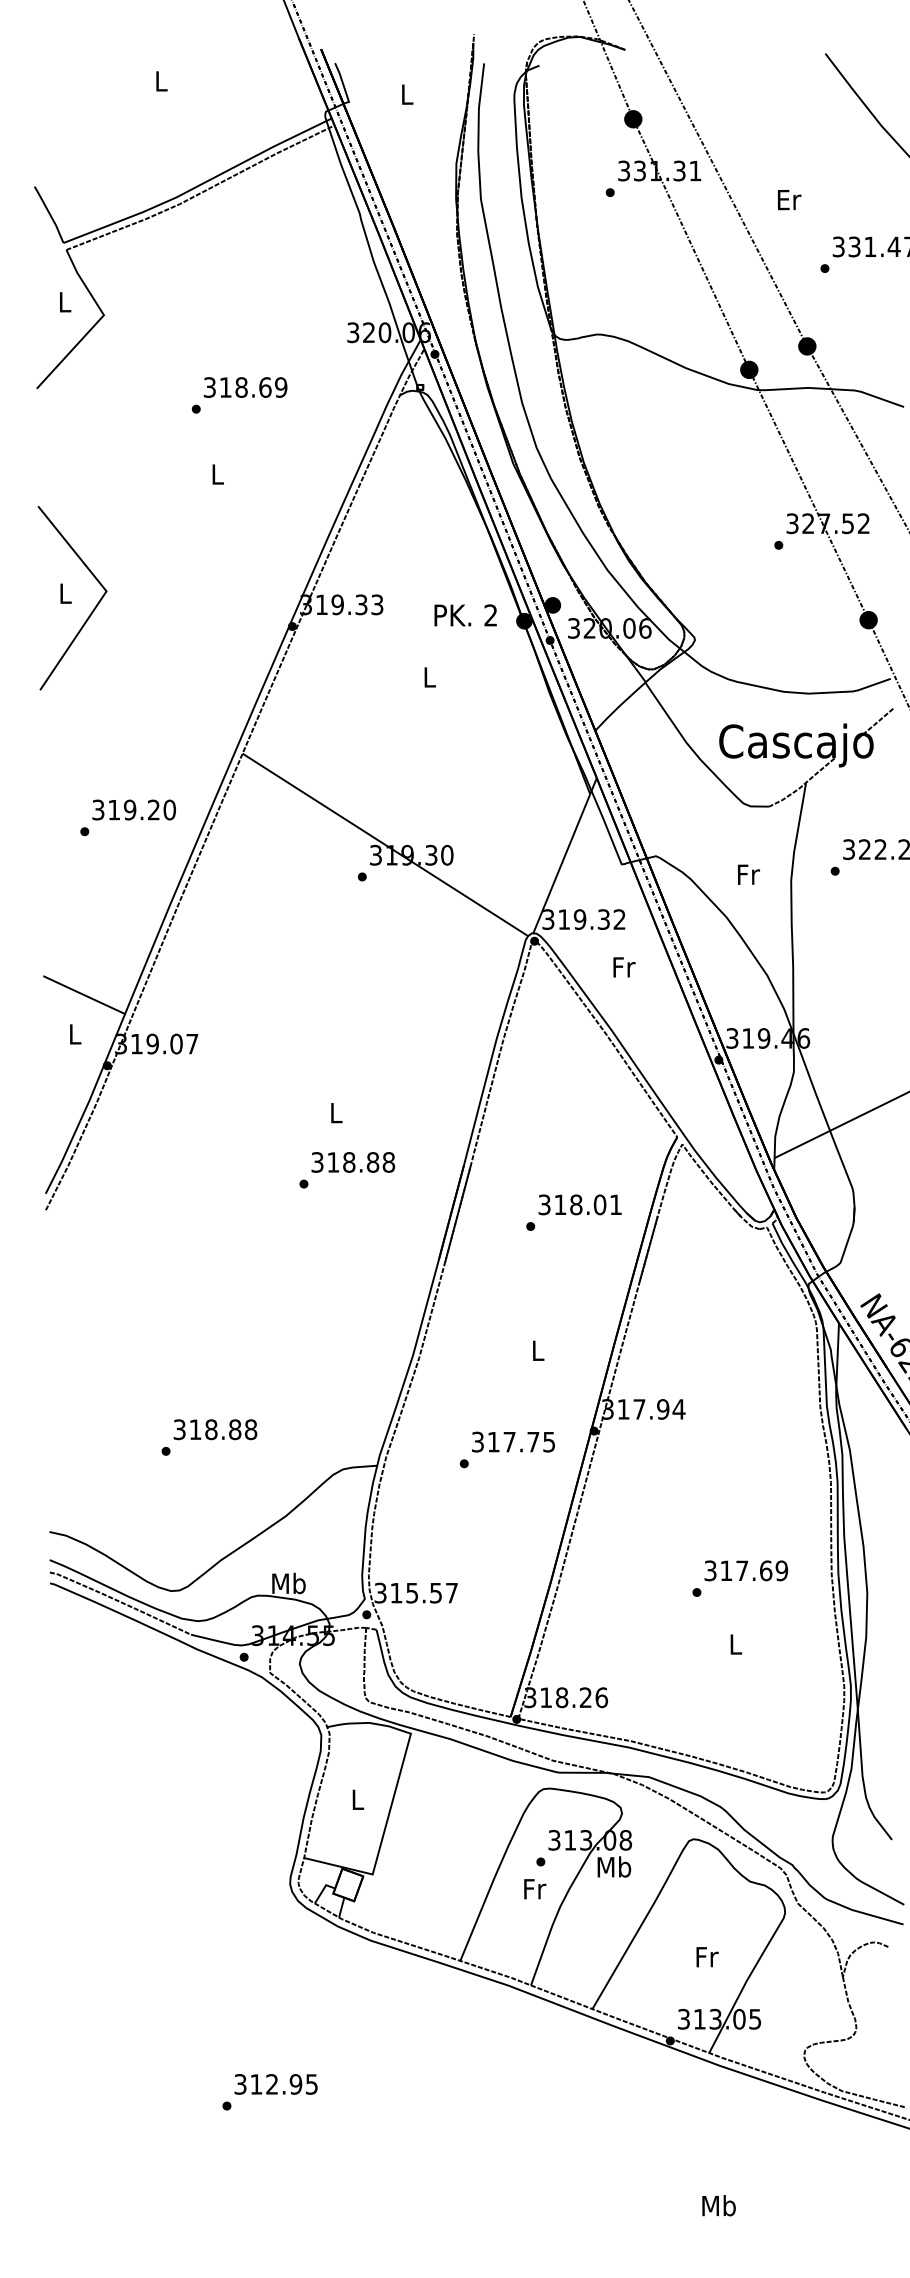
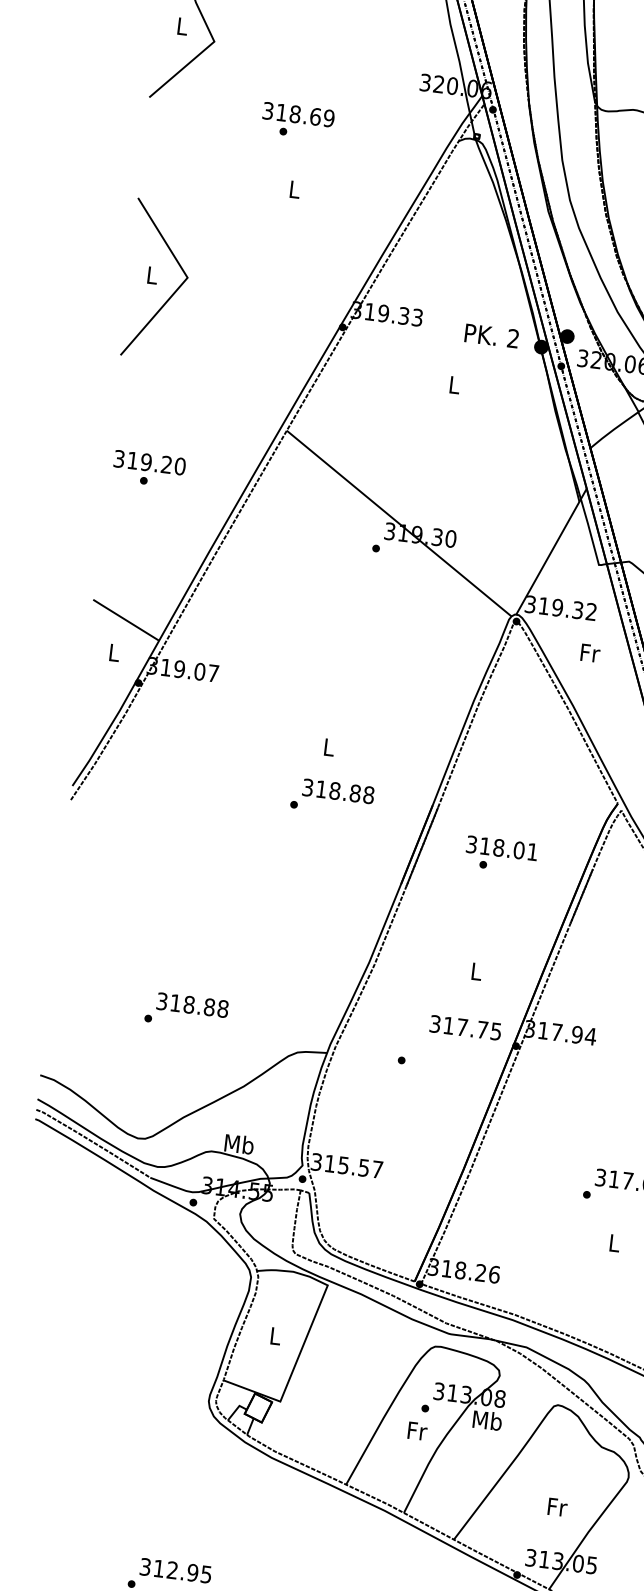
text: (245, 387) -> (298, 114), moved
text: (133, 809) -> (149, 462), moved
text: (579, 1204) -> (501, 847), moved
text: (513, 1441) -> (465, 1027), moved

